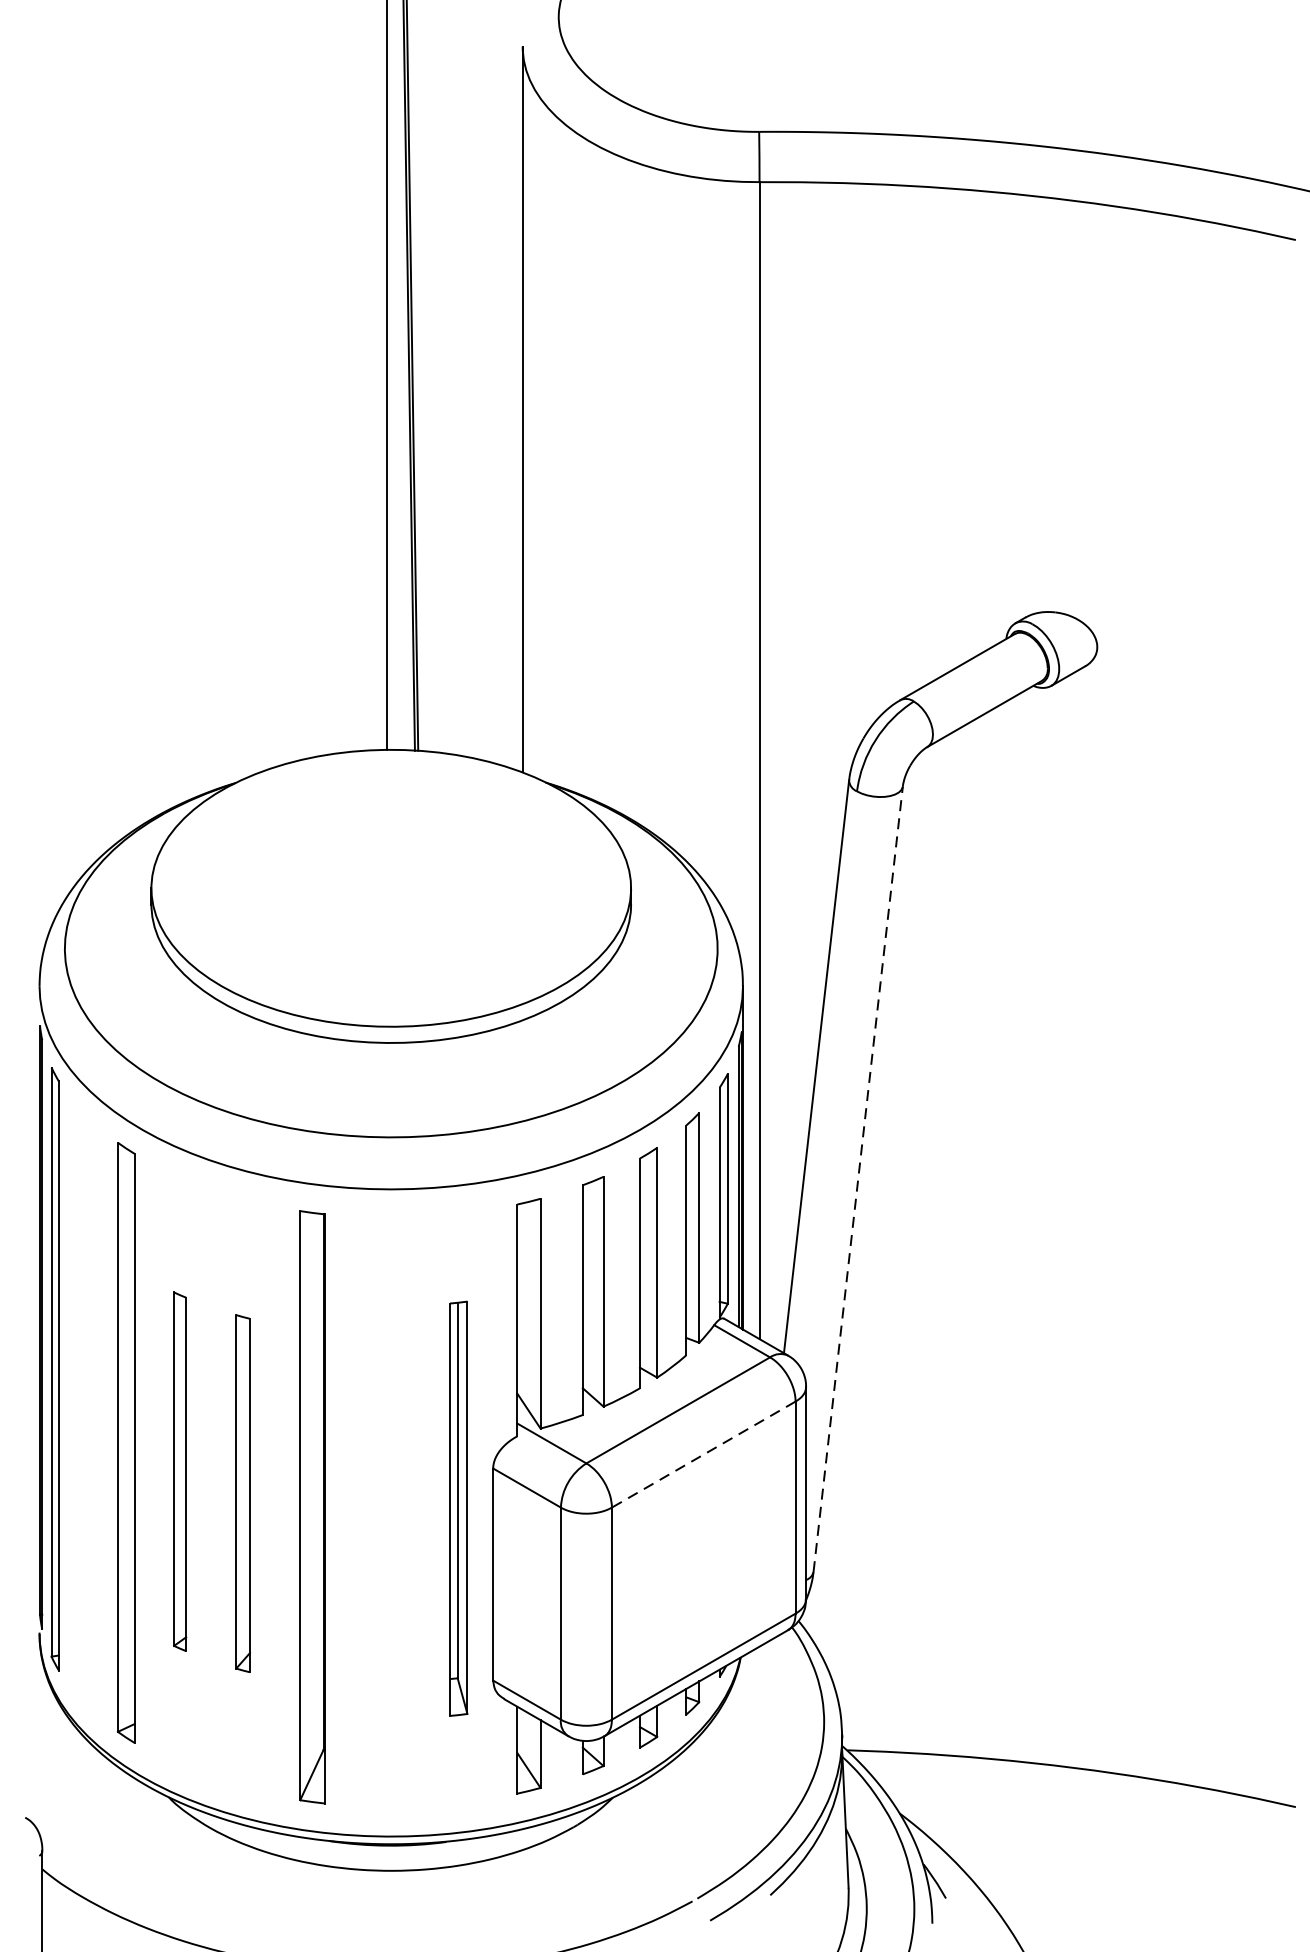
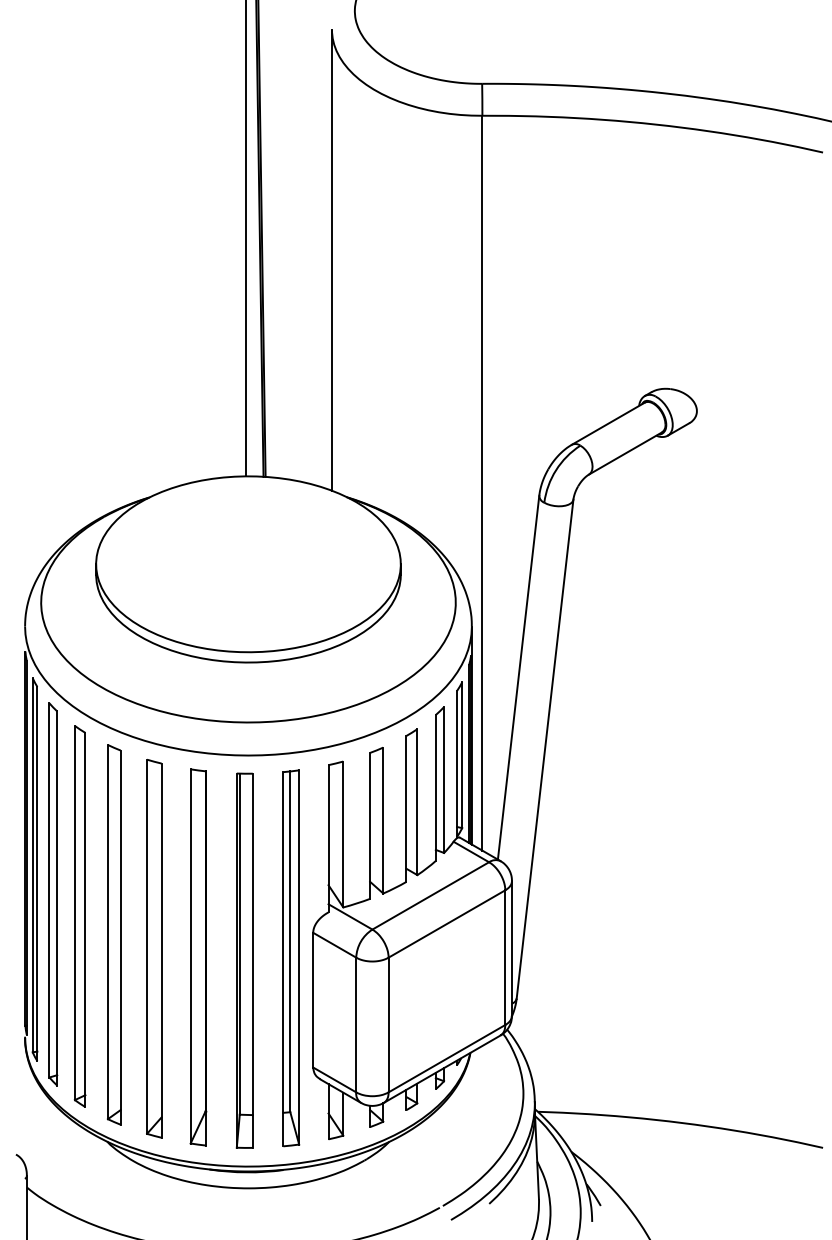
line: (858, 1178) -> (545, 748), dashed -> solid
part: (84, 1408) -> (53, 894), added
line: (703, 1455) -> (446, 924), dashed -> solid
part: (180, 1471) -> (114, 934), size x1.67
part: (243, 1493) -> (154, 948), size x1.67
part: (458, 1508) -> (291, 958), size x1.43
part: (384, 1512) -> (244, 960), added

